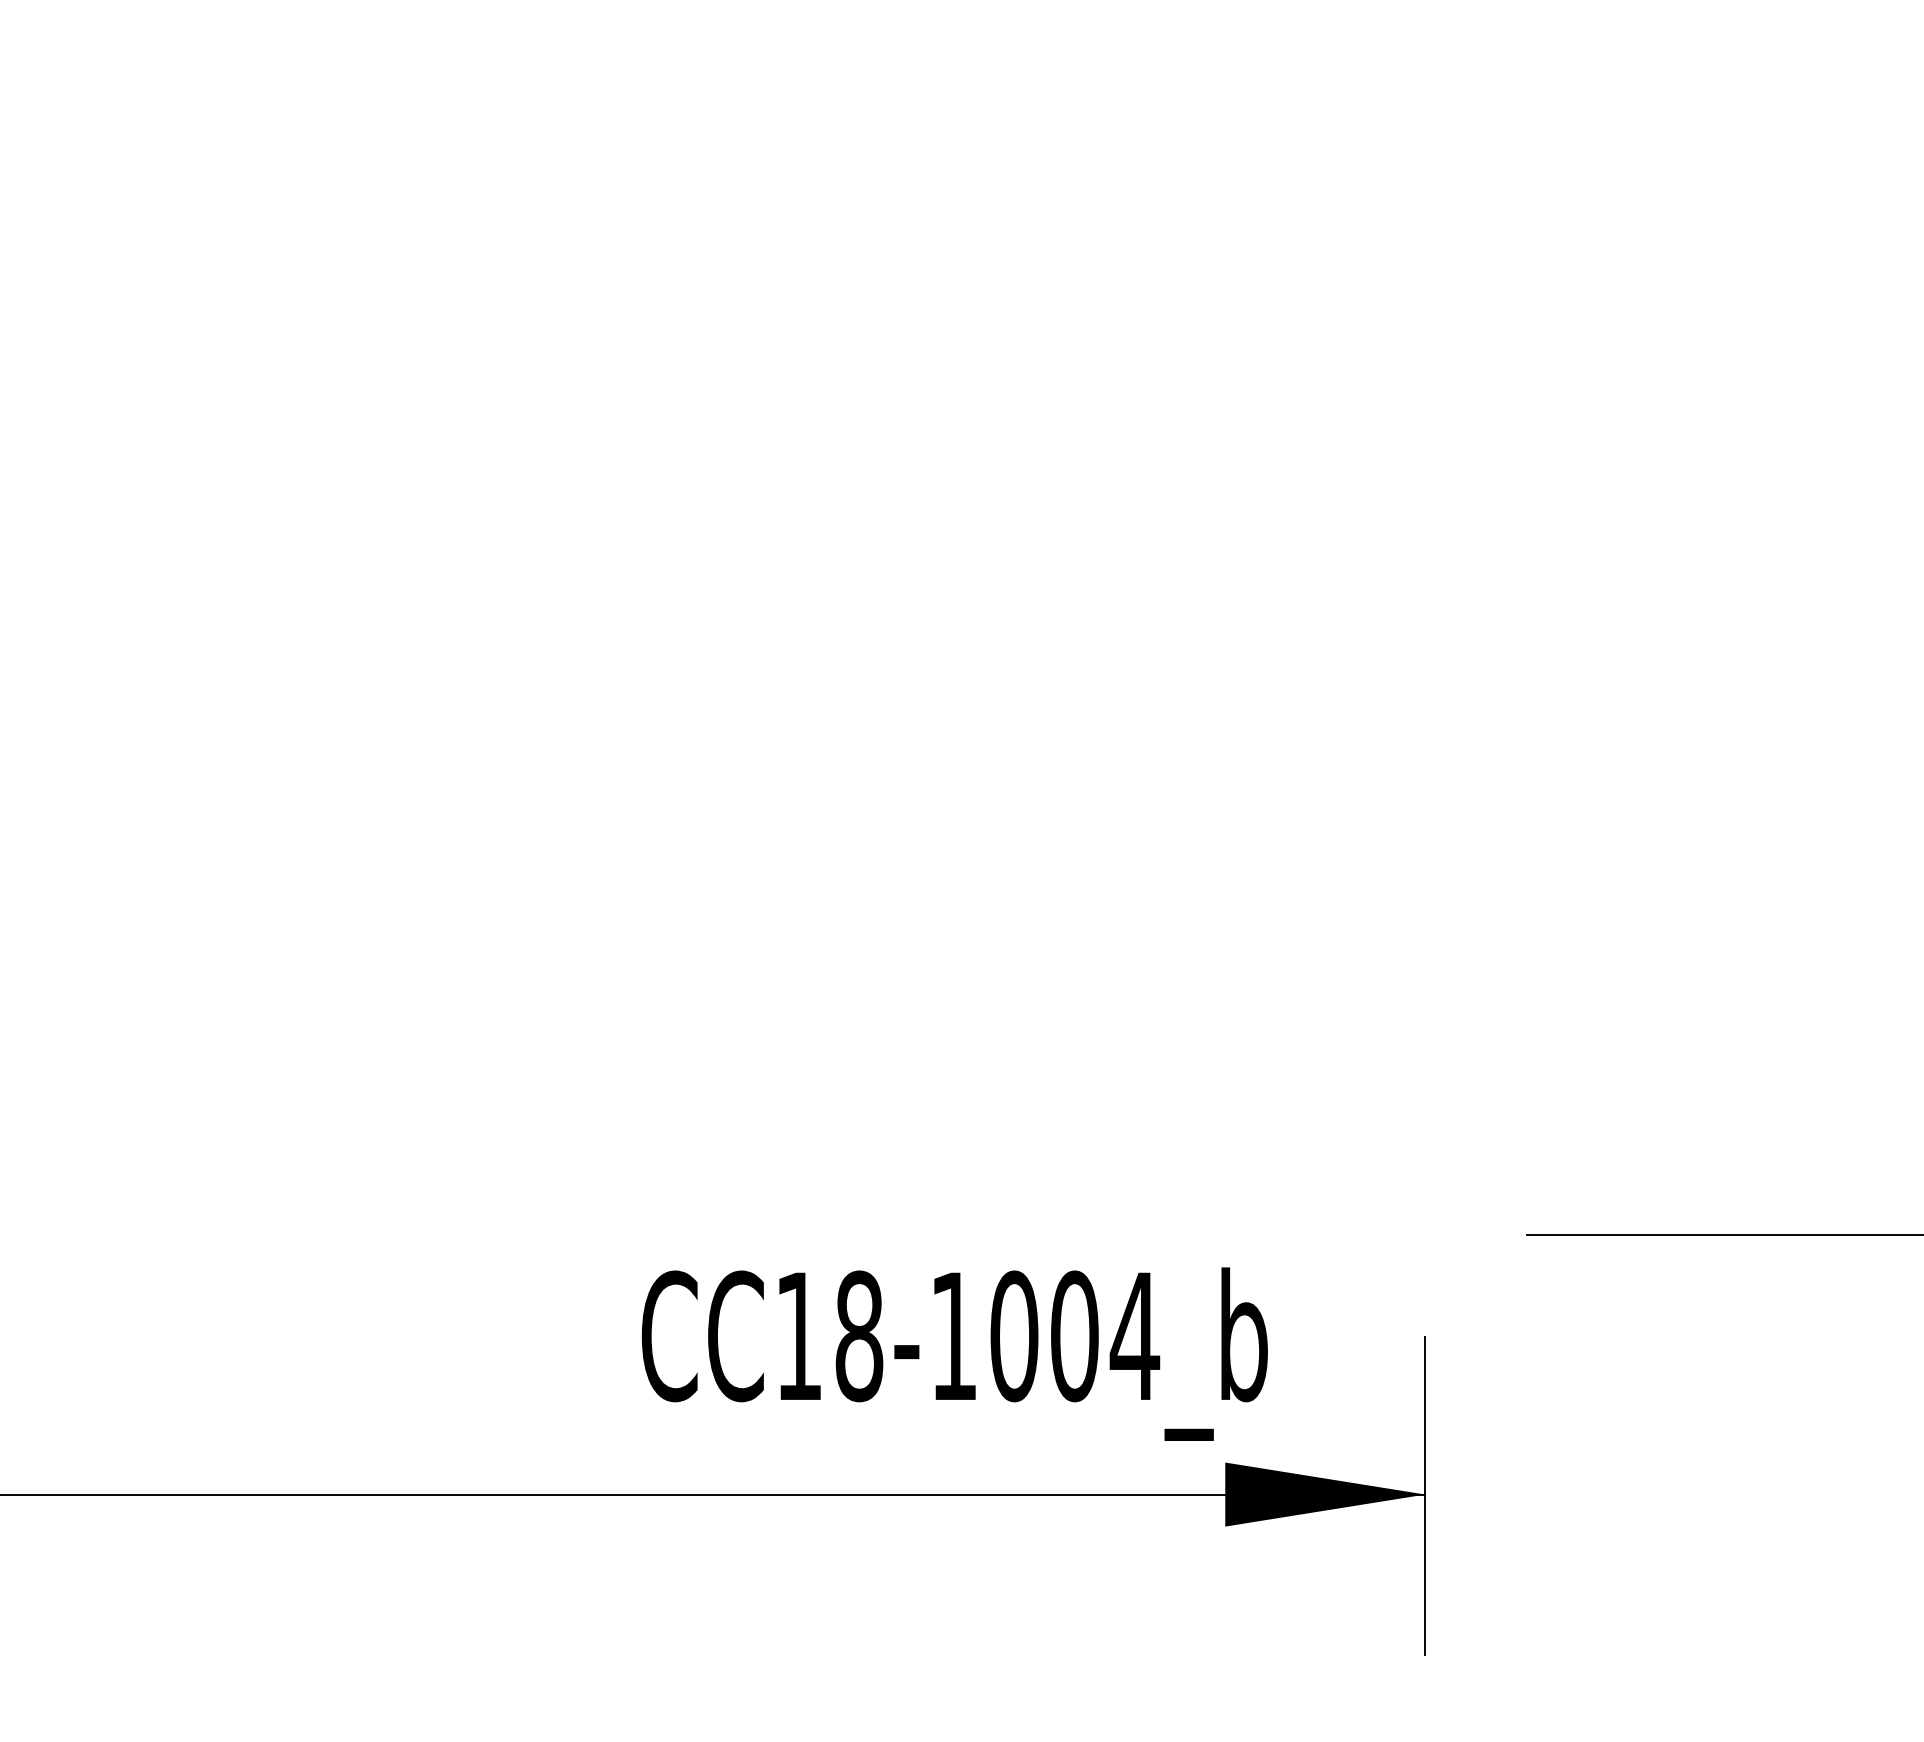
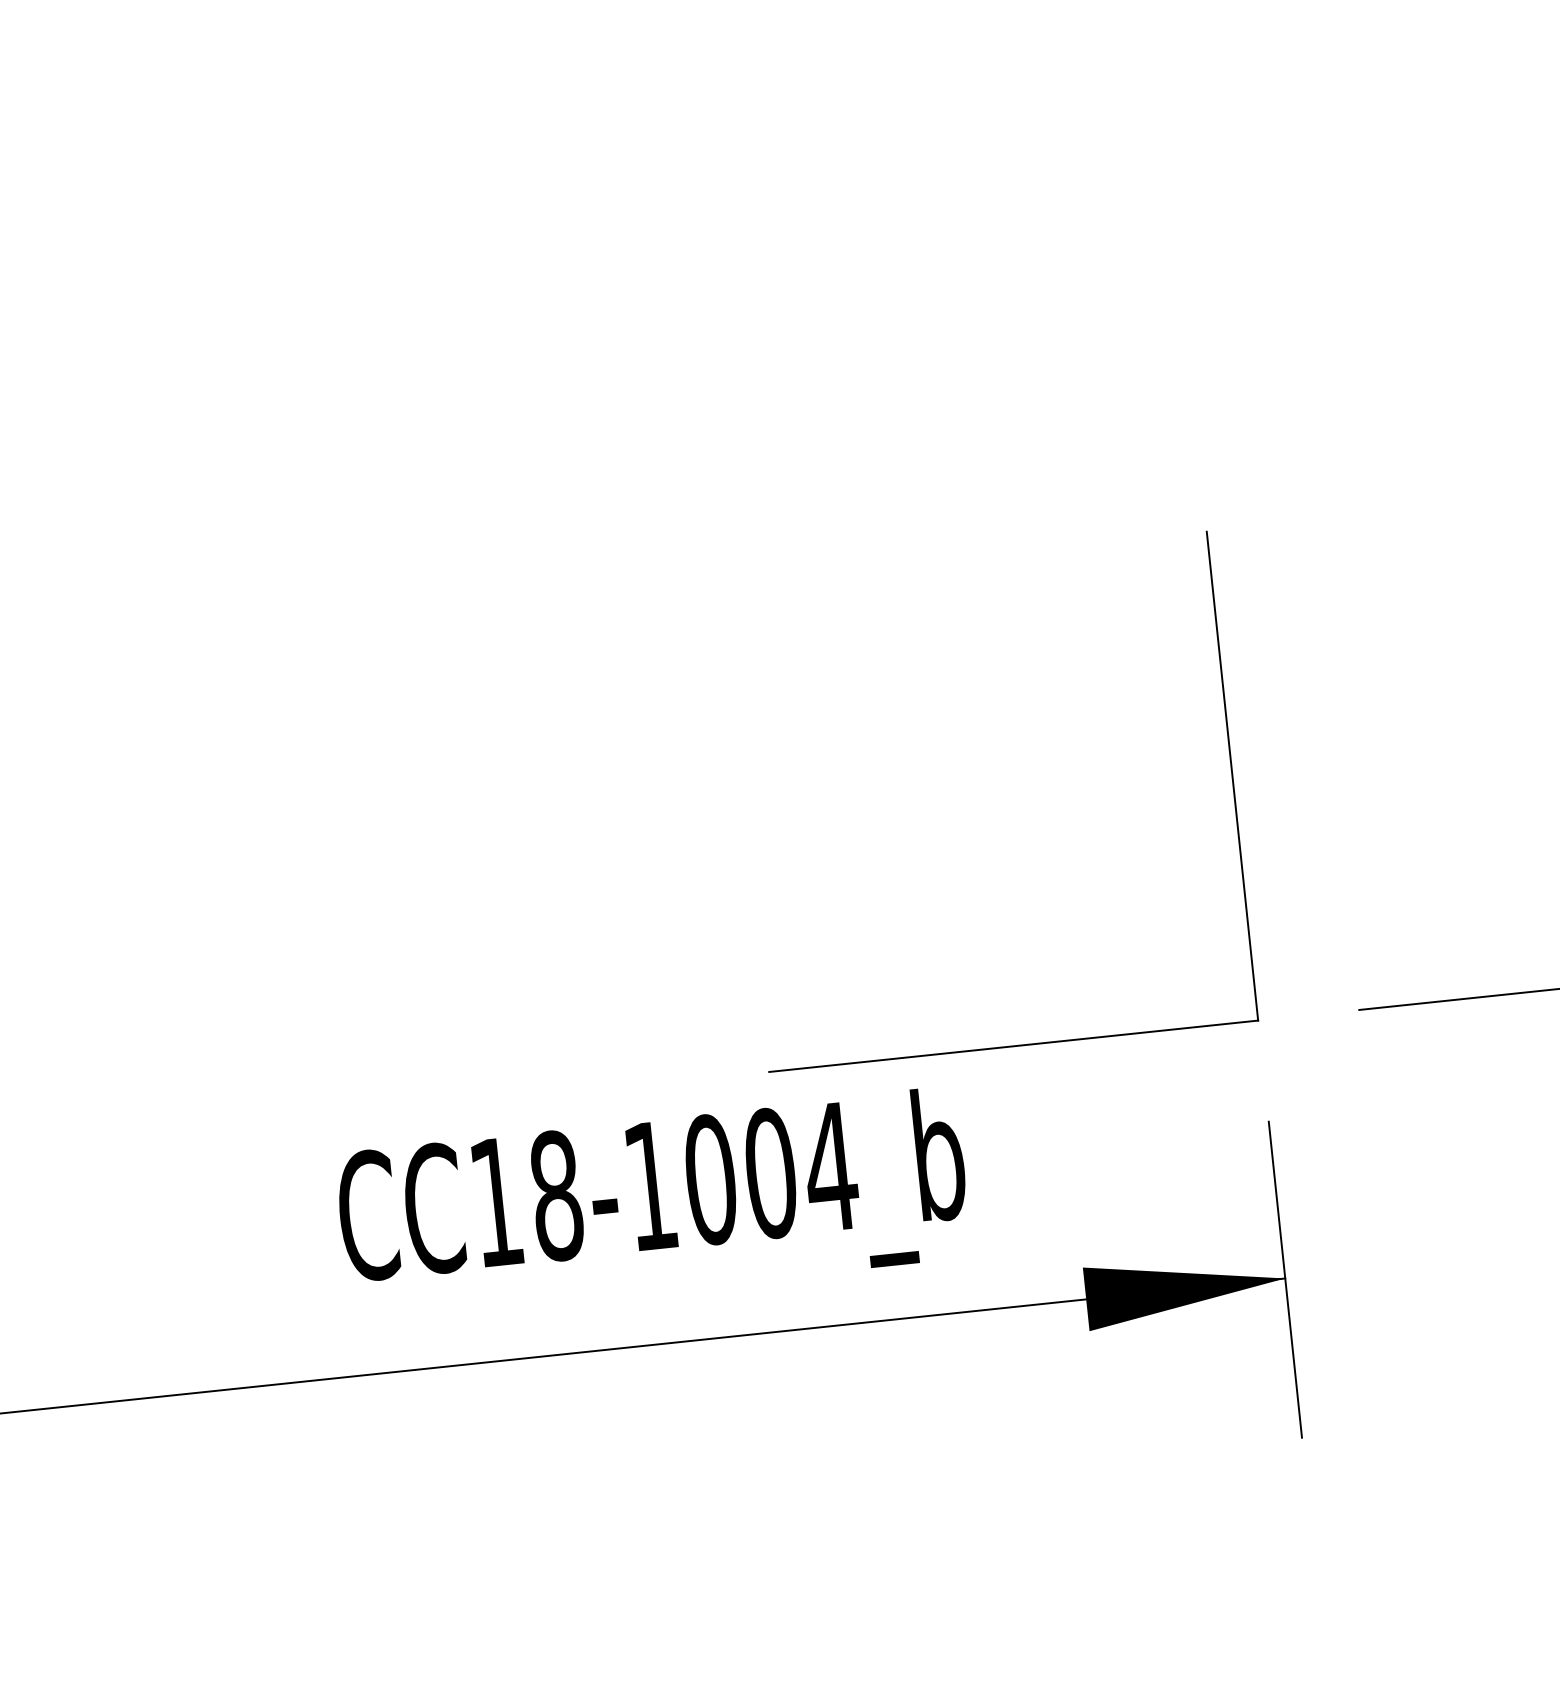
part: (1424, 989) -> (1231, 776), added
text: (954, 1353) -> (652, 1203), moved

